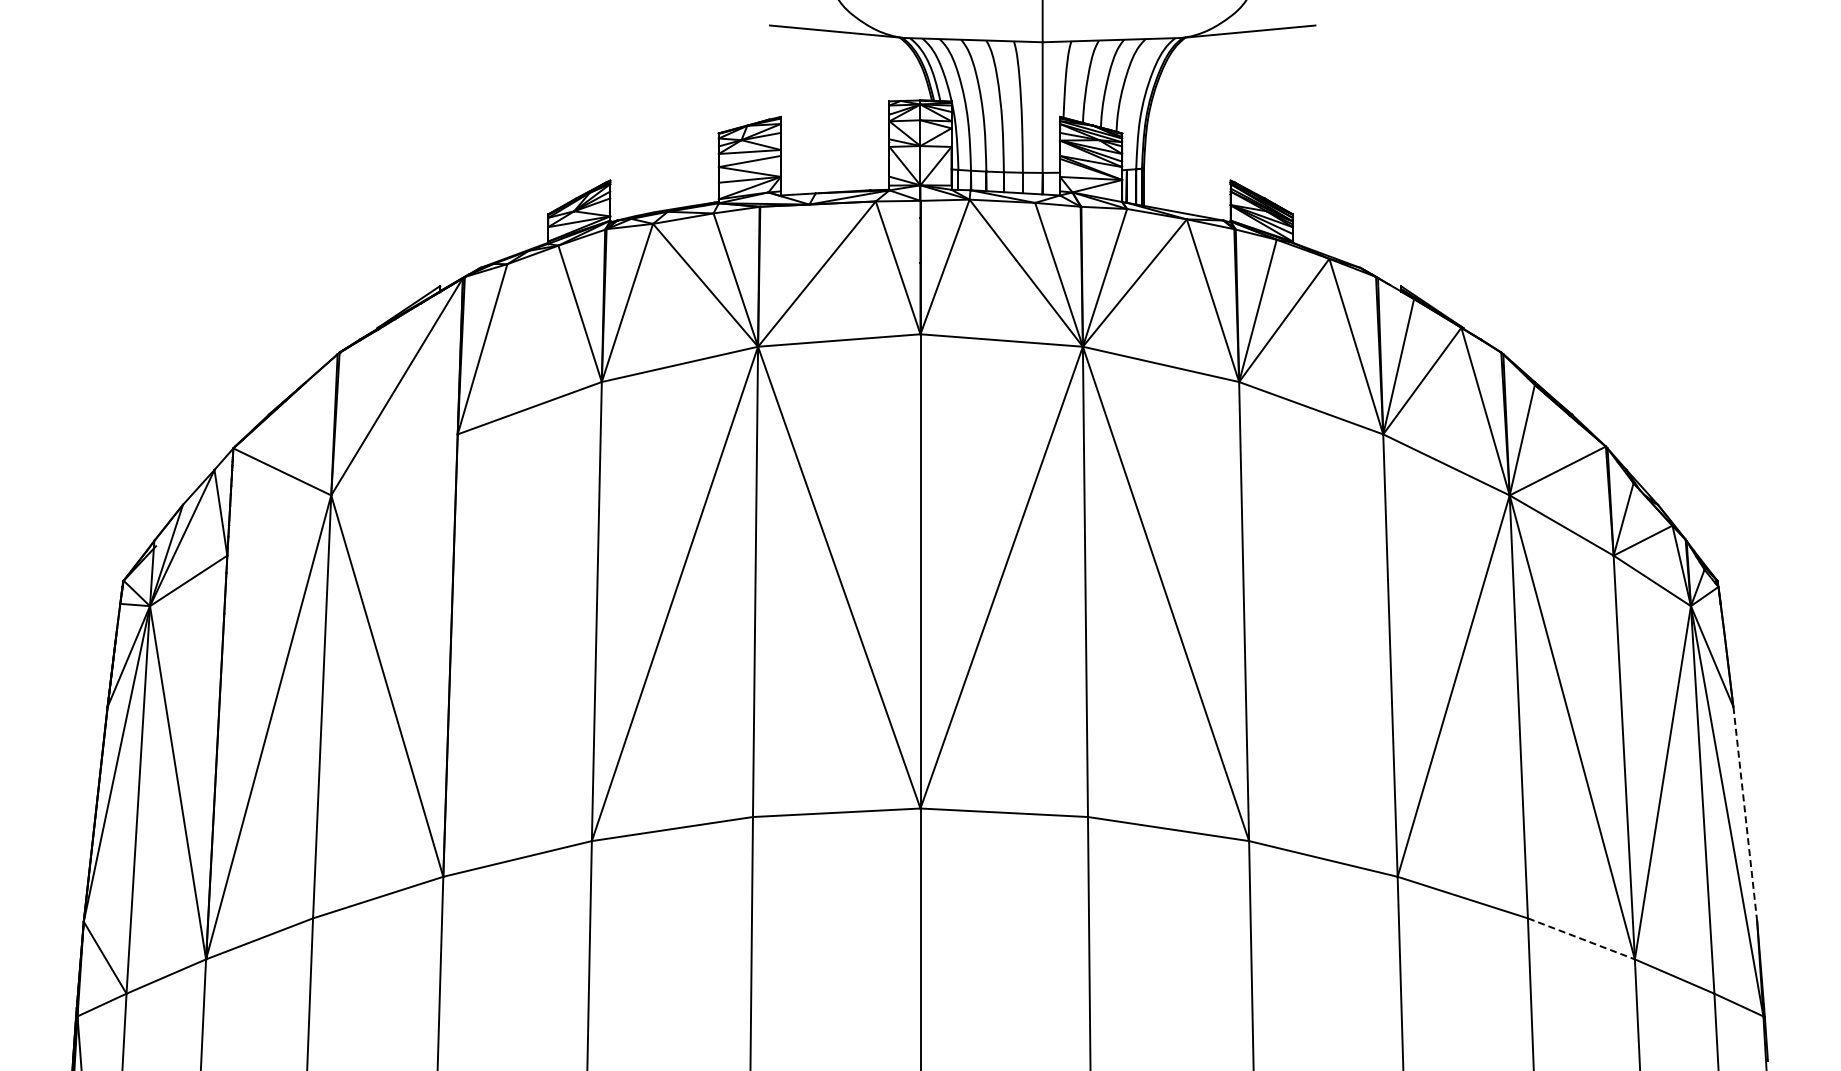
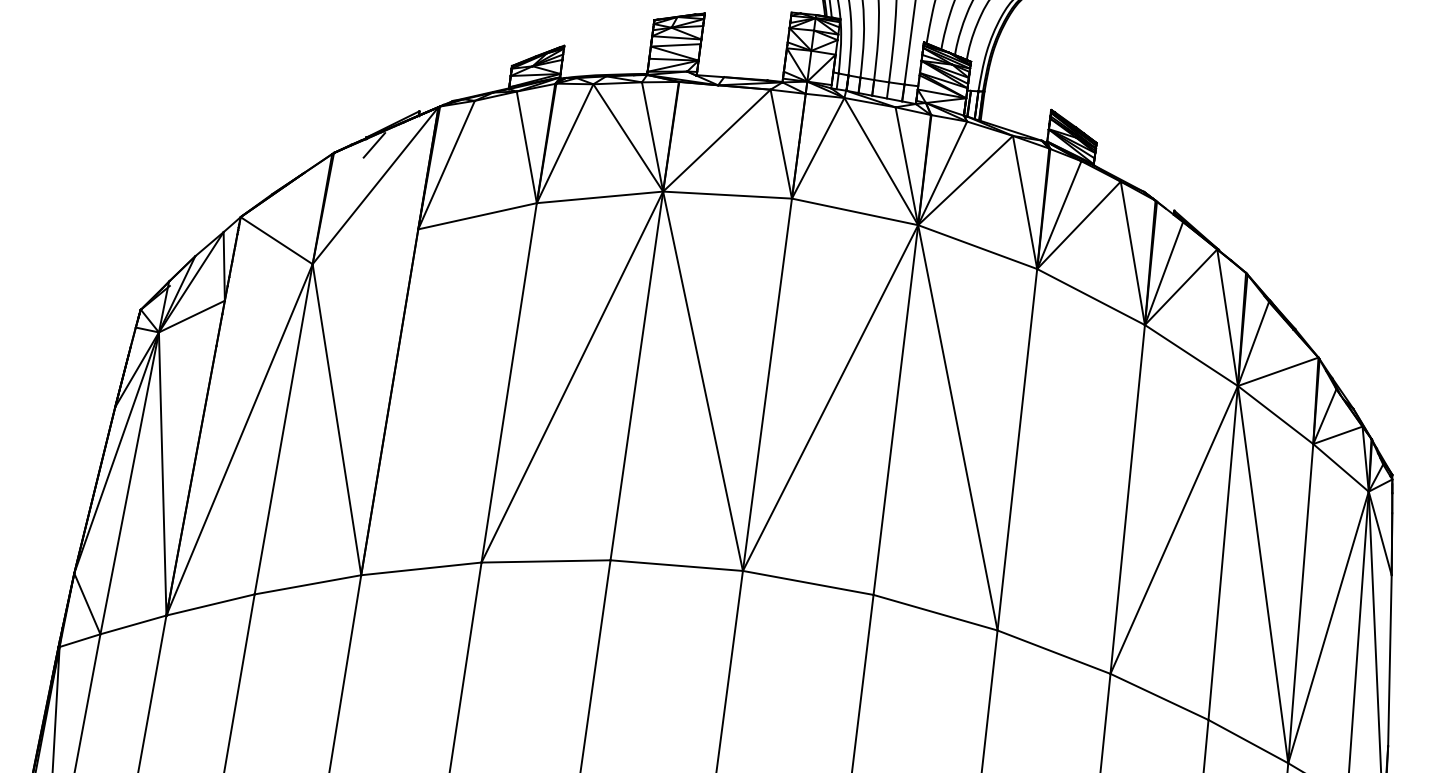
line: (388, 336) -> (374, 145), added
line: (1745, 813) -> (1390, 660), dashed -> solid
line: (1581, 939) -> (1248, 742), dashed -> solid

